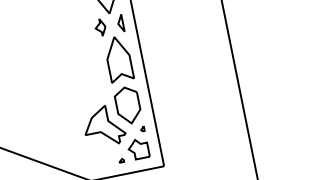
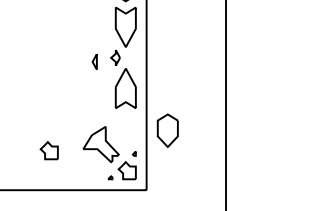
part: (120, 23) -> (94, 61), moved
part: (127, 105) -> (167, 130), moved
part: (47, 144) -> (48, 150), added

